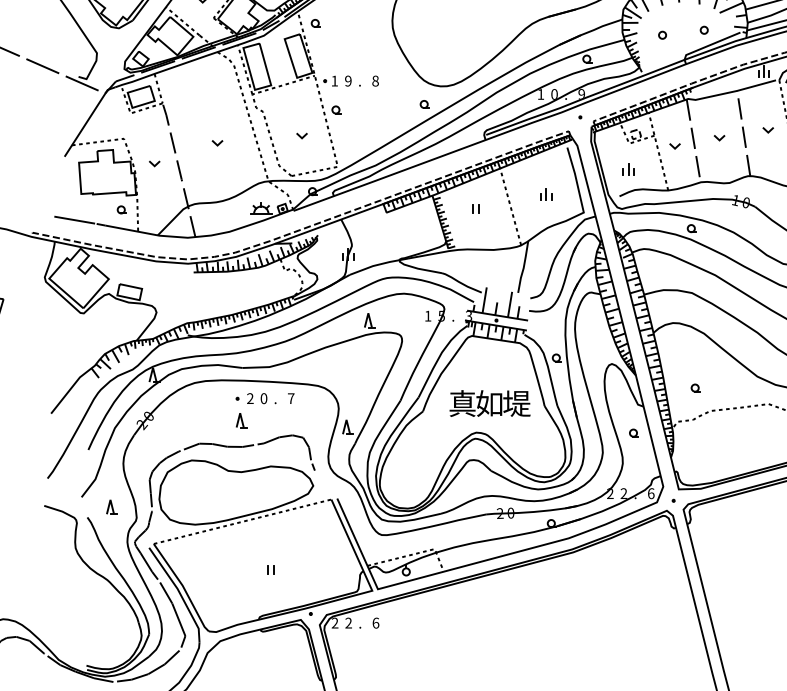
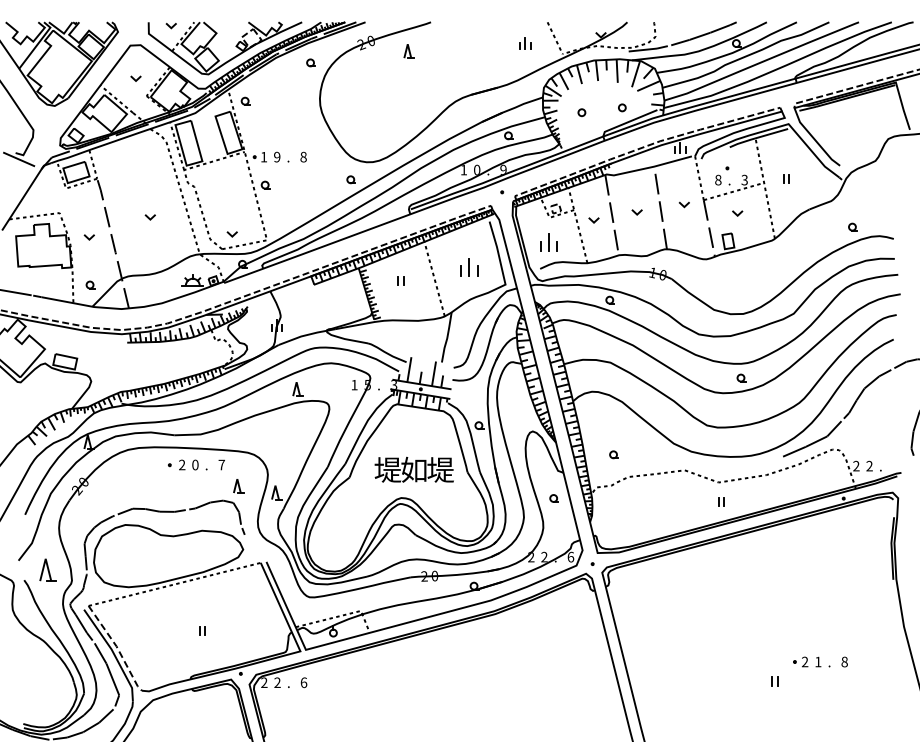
line: (301, 136) -> (231, 234), moved
part: (628, 169) -> (548, 242), size x1.6
part: (545, 193) -> (468, 266), size x1.6
part: (121, 209) -> (90, 284), moved
text: (462, 403) -> (387, 469), 真 -> 堤
part: (241, 420) -> (238, 486), moved
part: (111, 507) -> (47, 570), size x1.6
line: (183, 586) -> (117, 647), solid -> dashed

